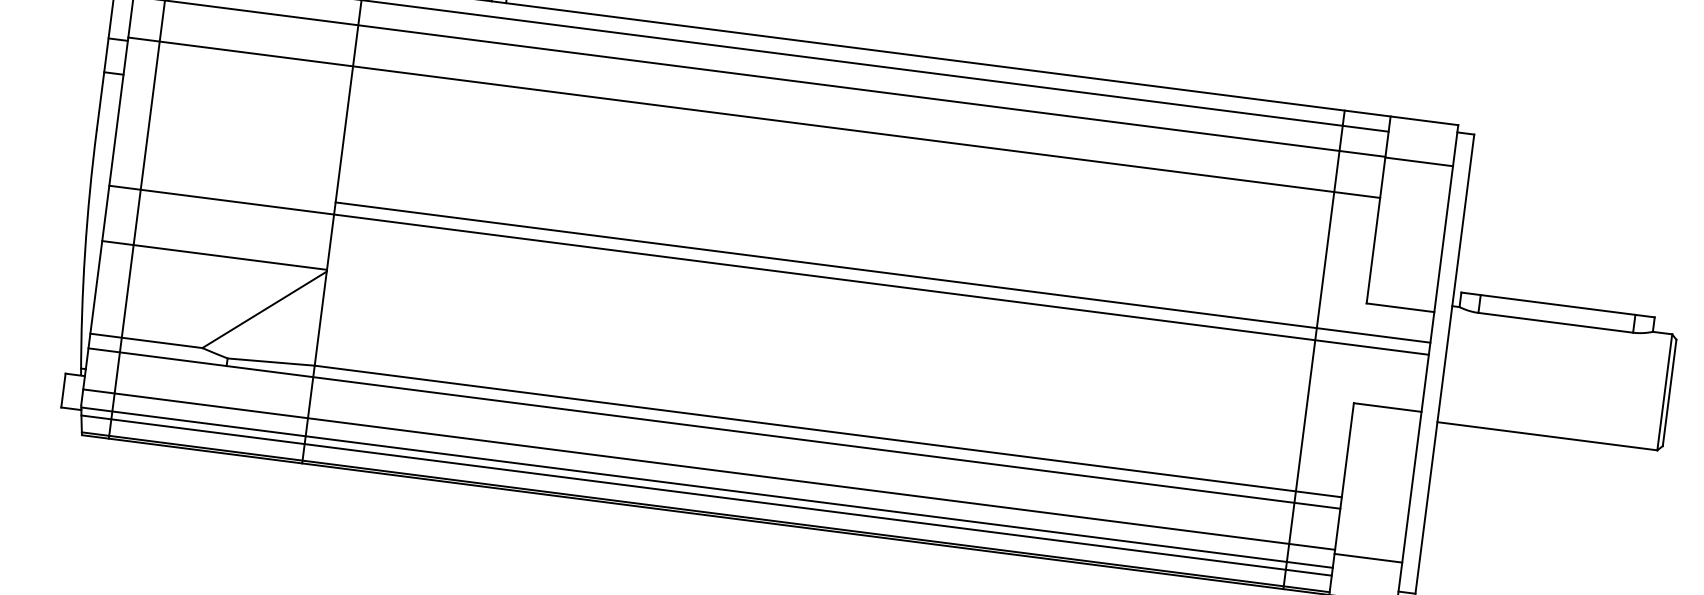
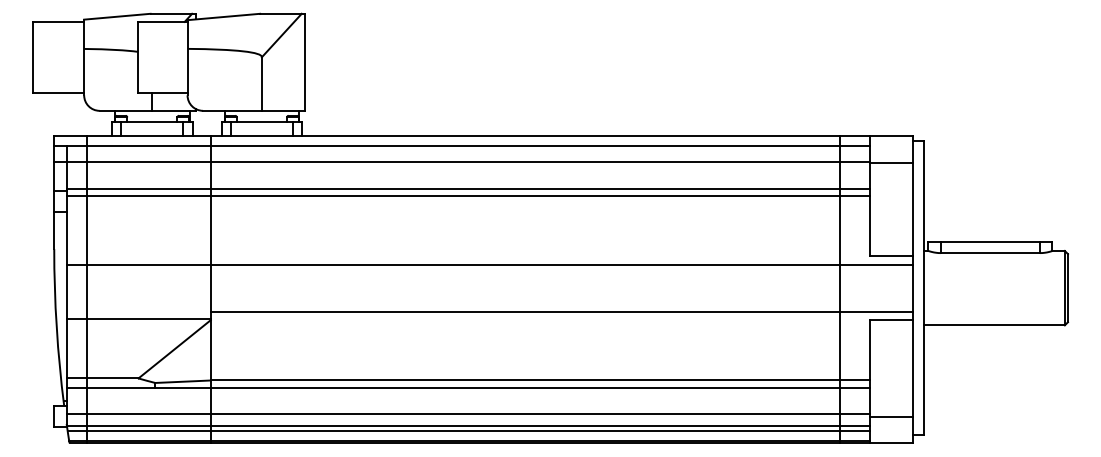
line: (751, 128) -> (467, 195), added
line: (768, 270) -> (489, 264), moved
line: (882, 272) -> (561, 311), moved

